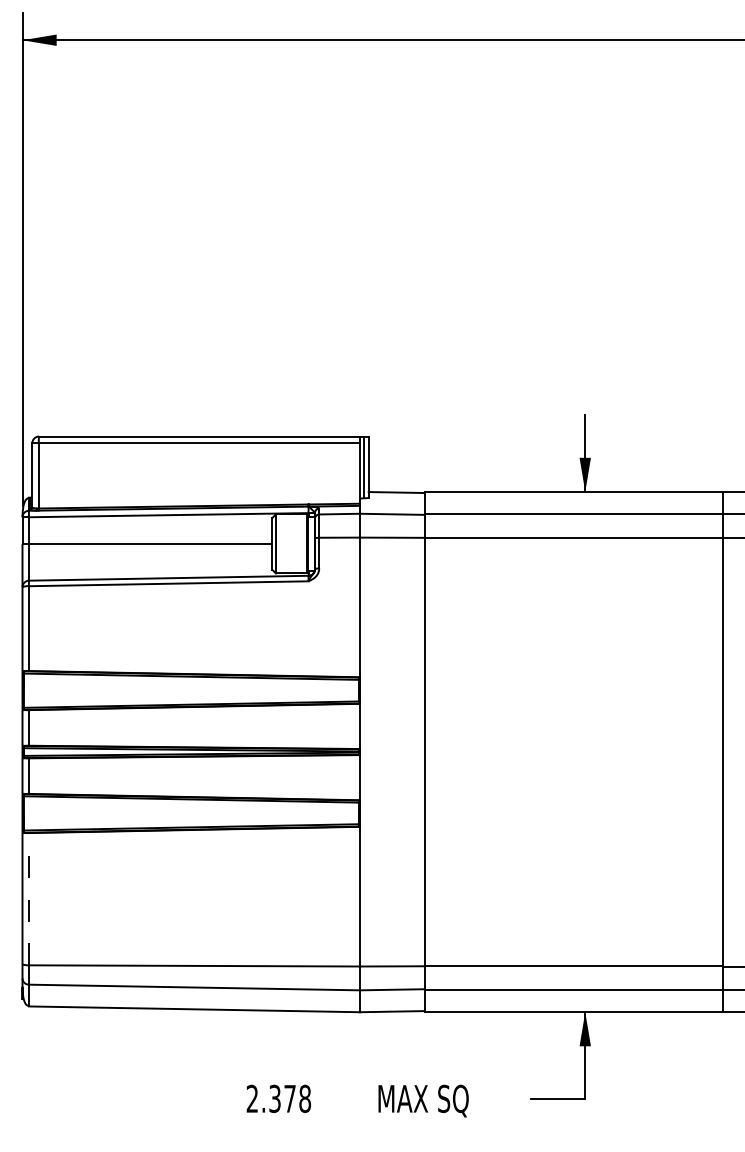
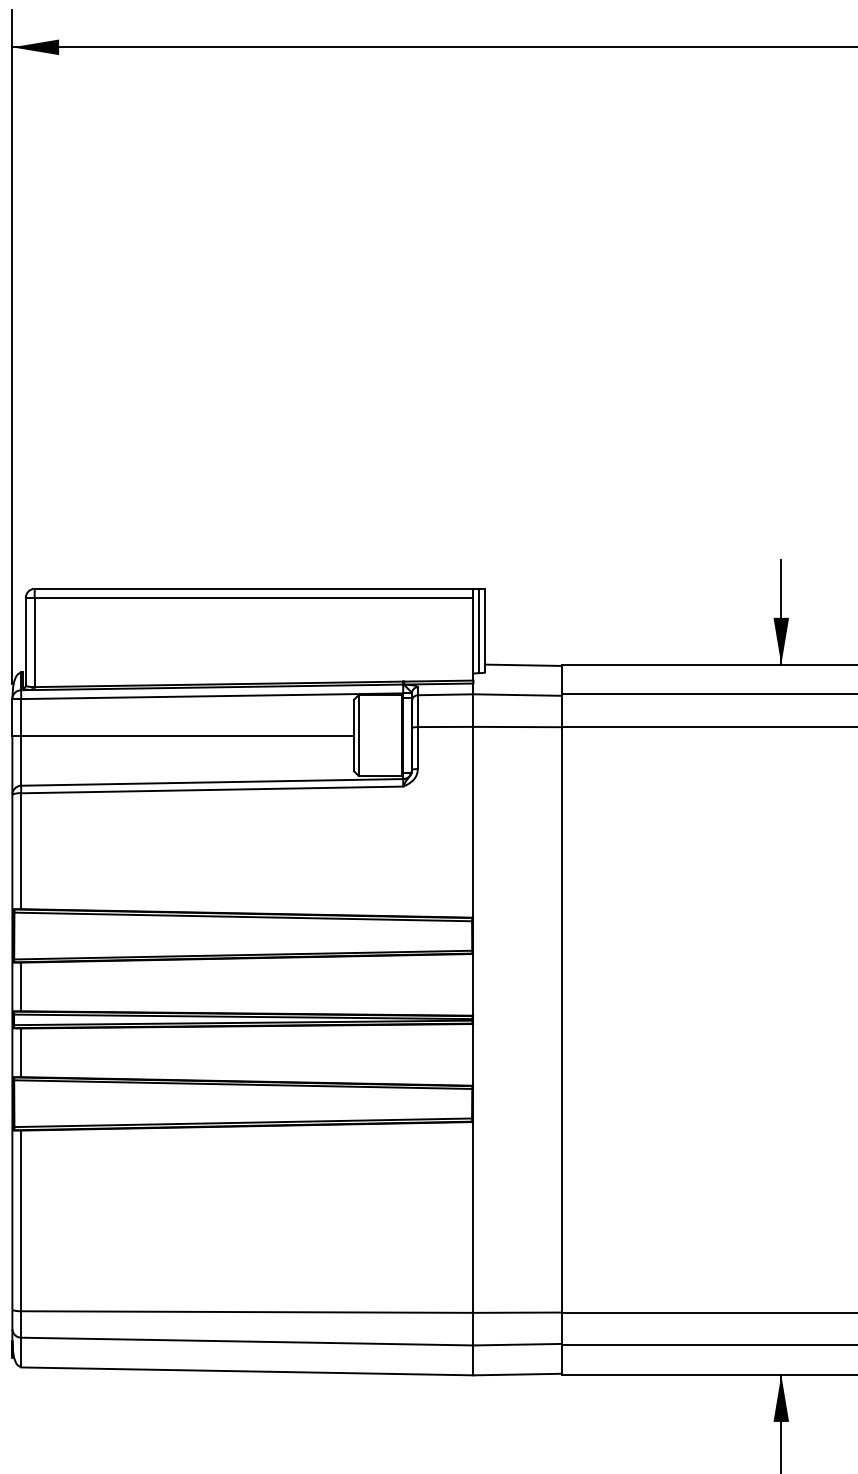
line: (28, 898) -> (20, 1219), dashed -> solid

